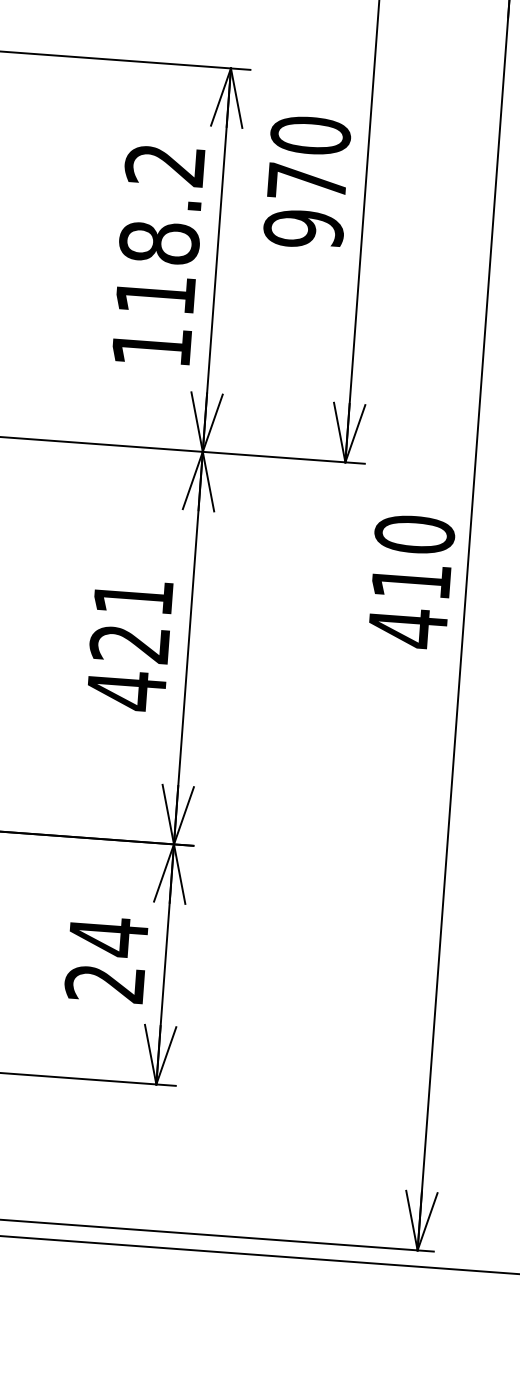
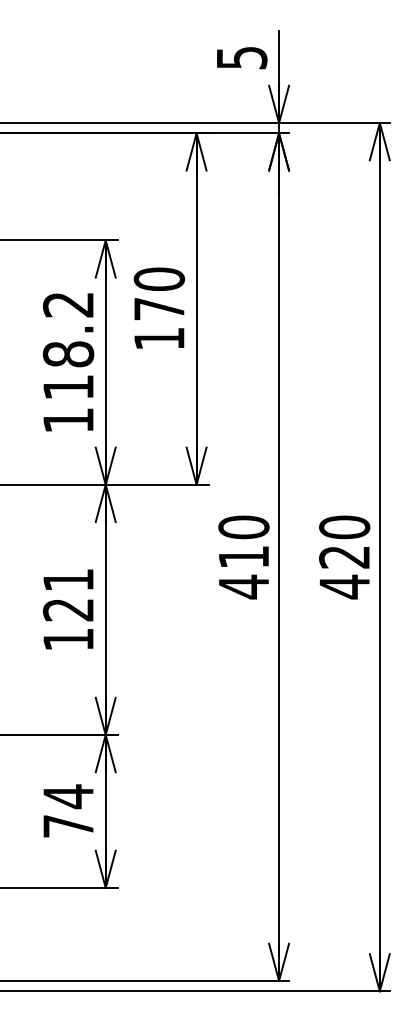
text: (304, 228) -> (159, 338), 970 -> 170
text: (126, 690) -> (68, 639), 421 -> 121
text: (103, 983) -> (67, 826), 24 -> 74

